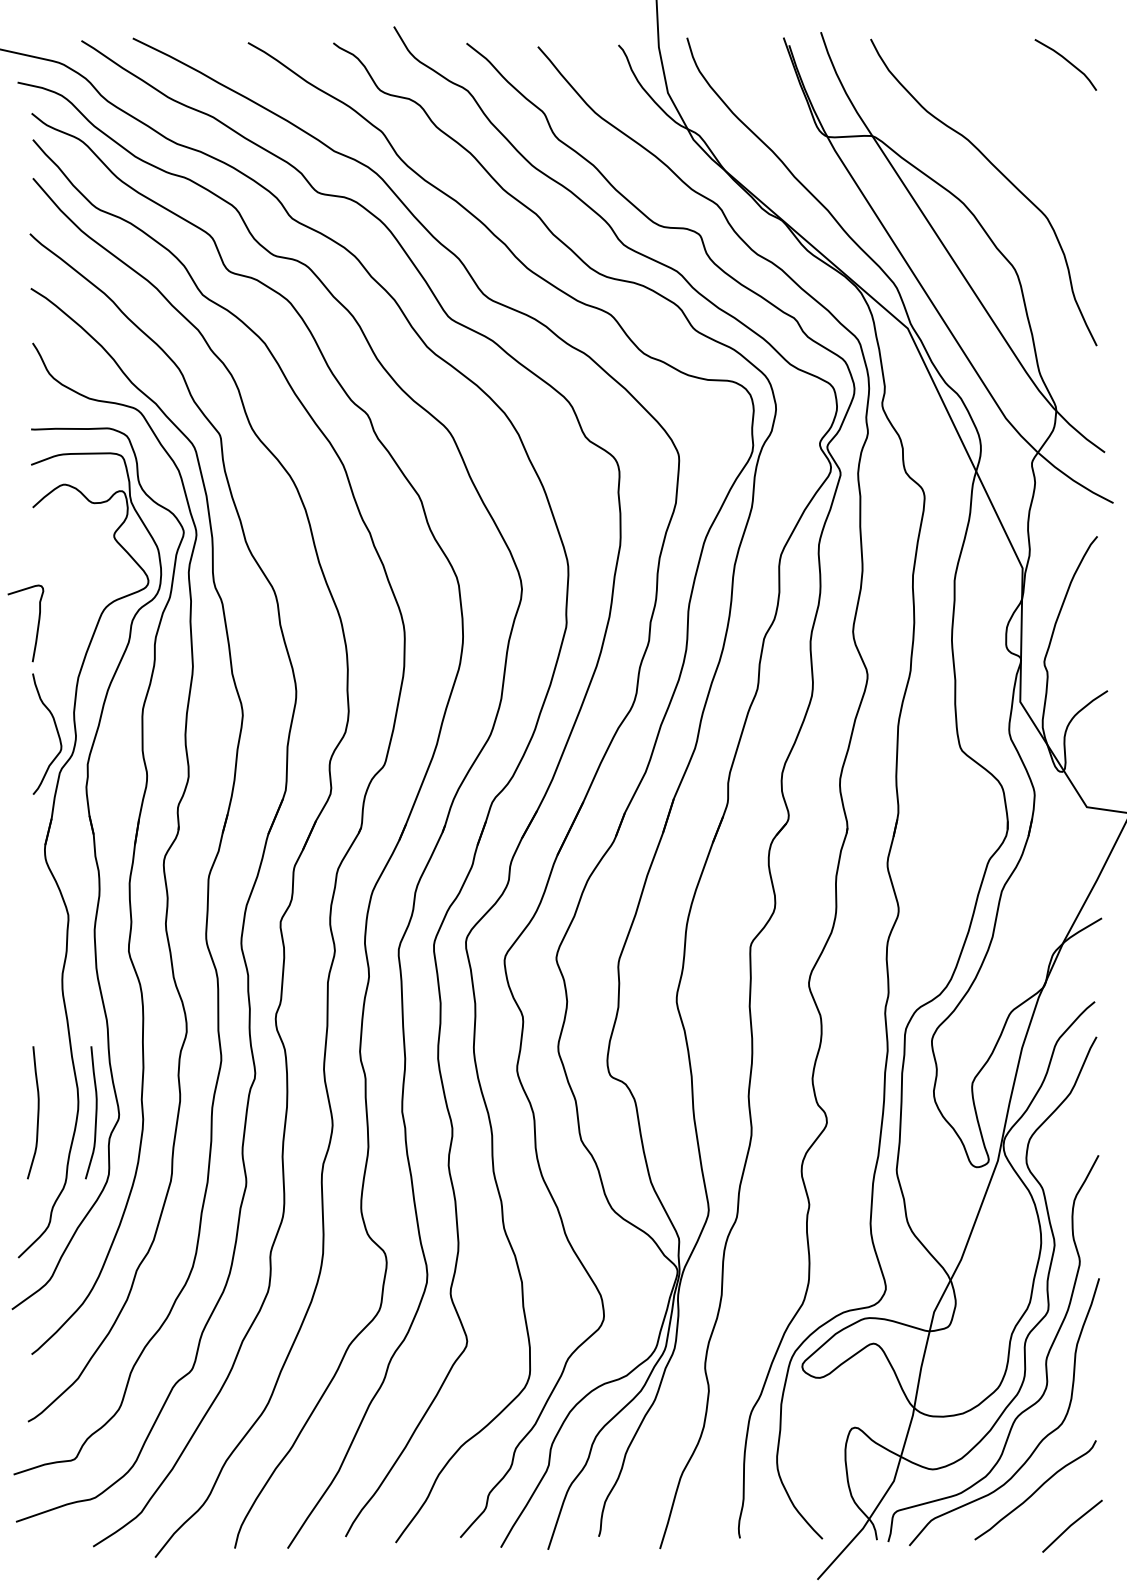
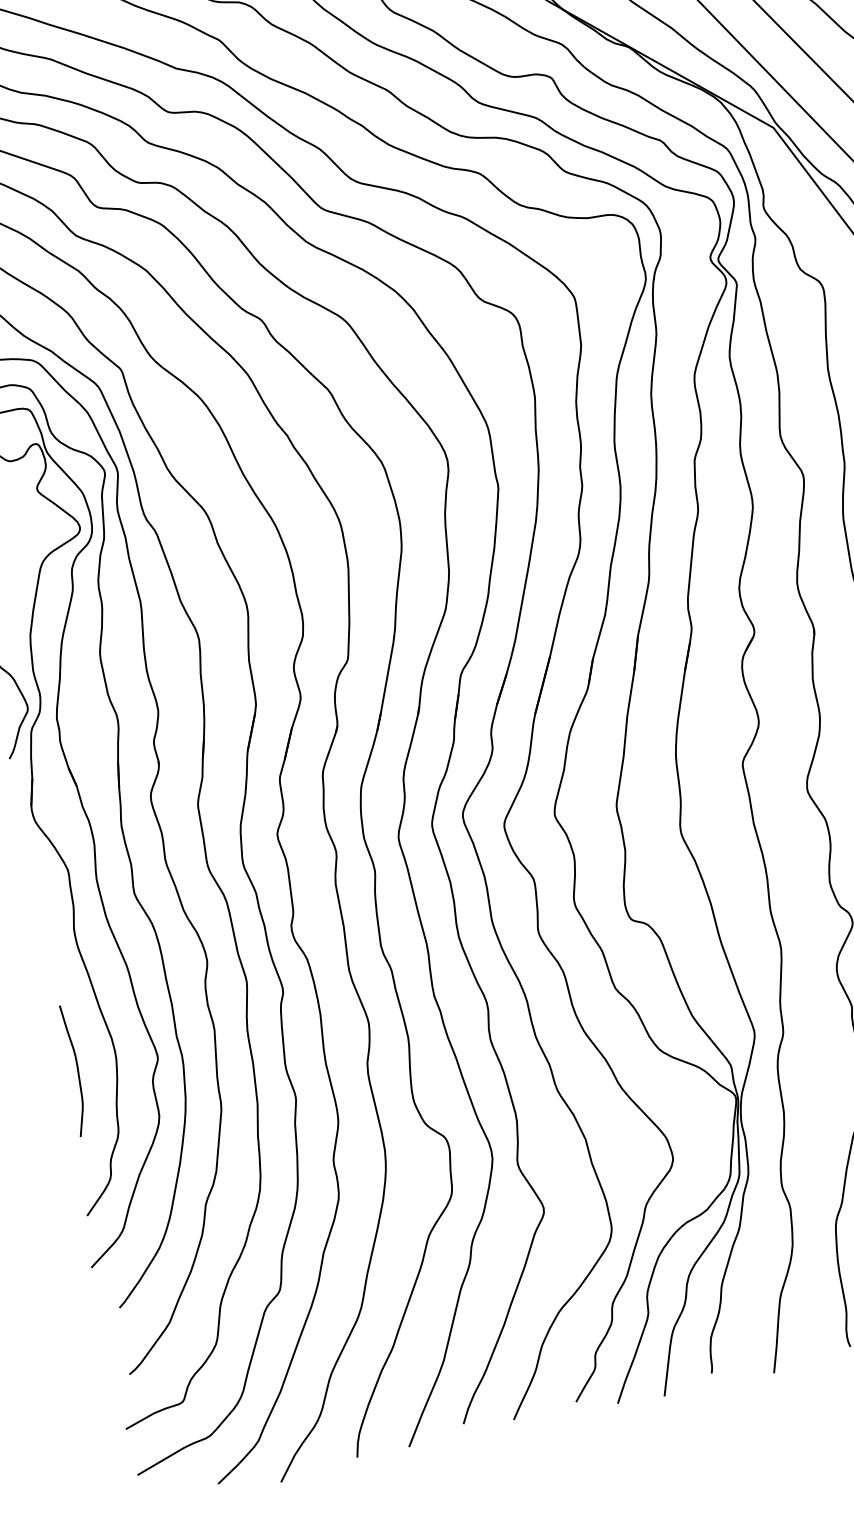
curve: (95, 1112) -> (133, 1058), removed

